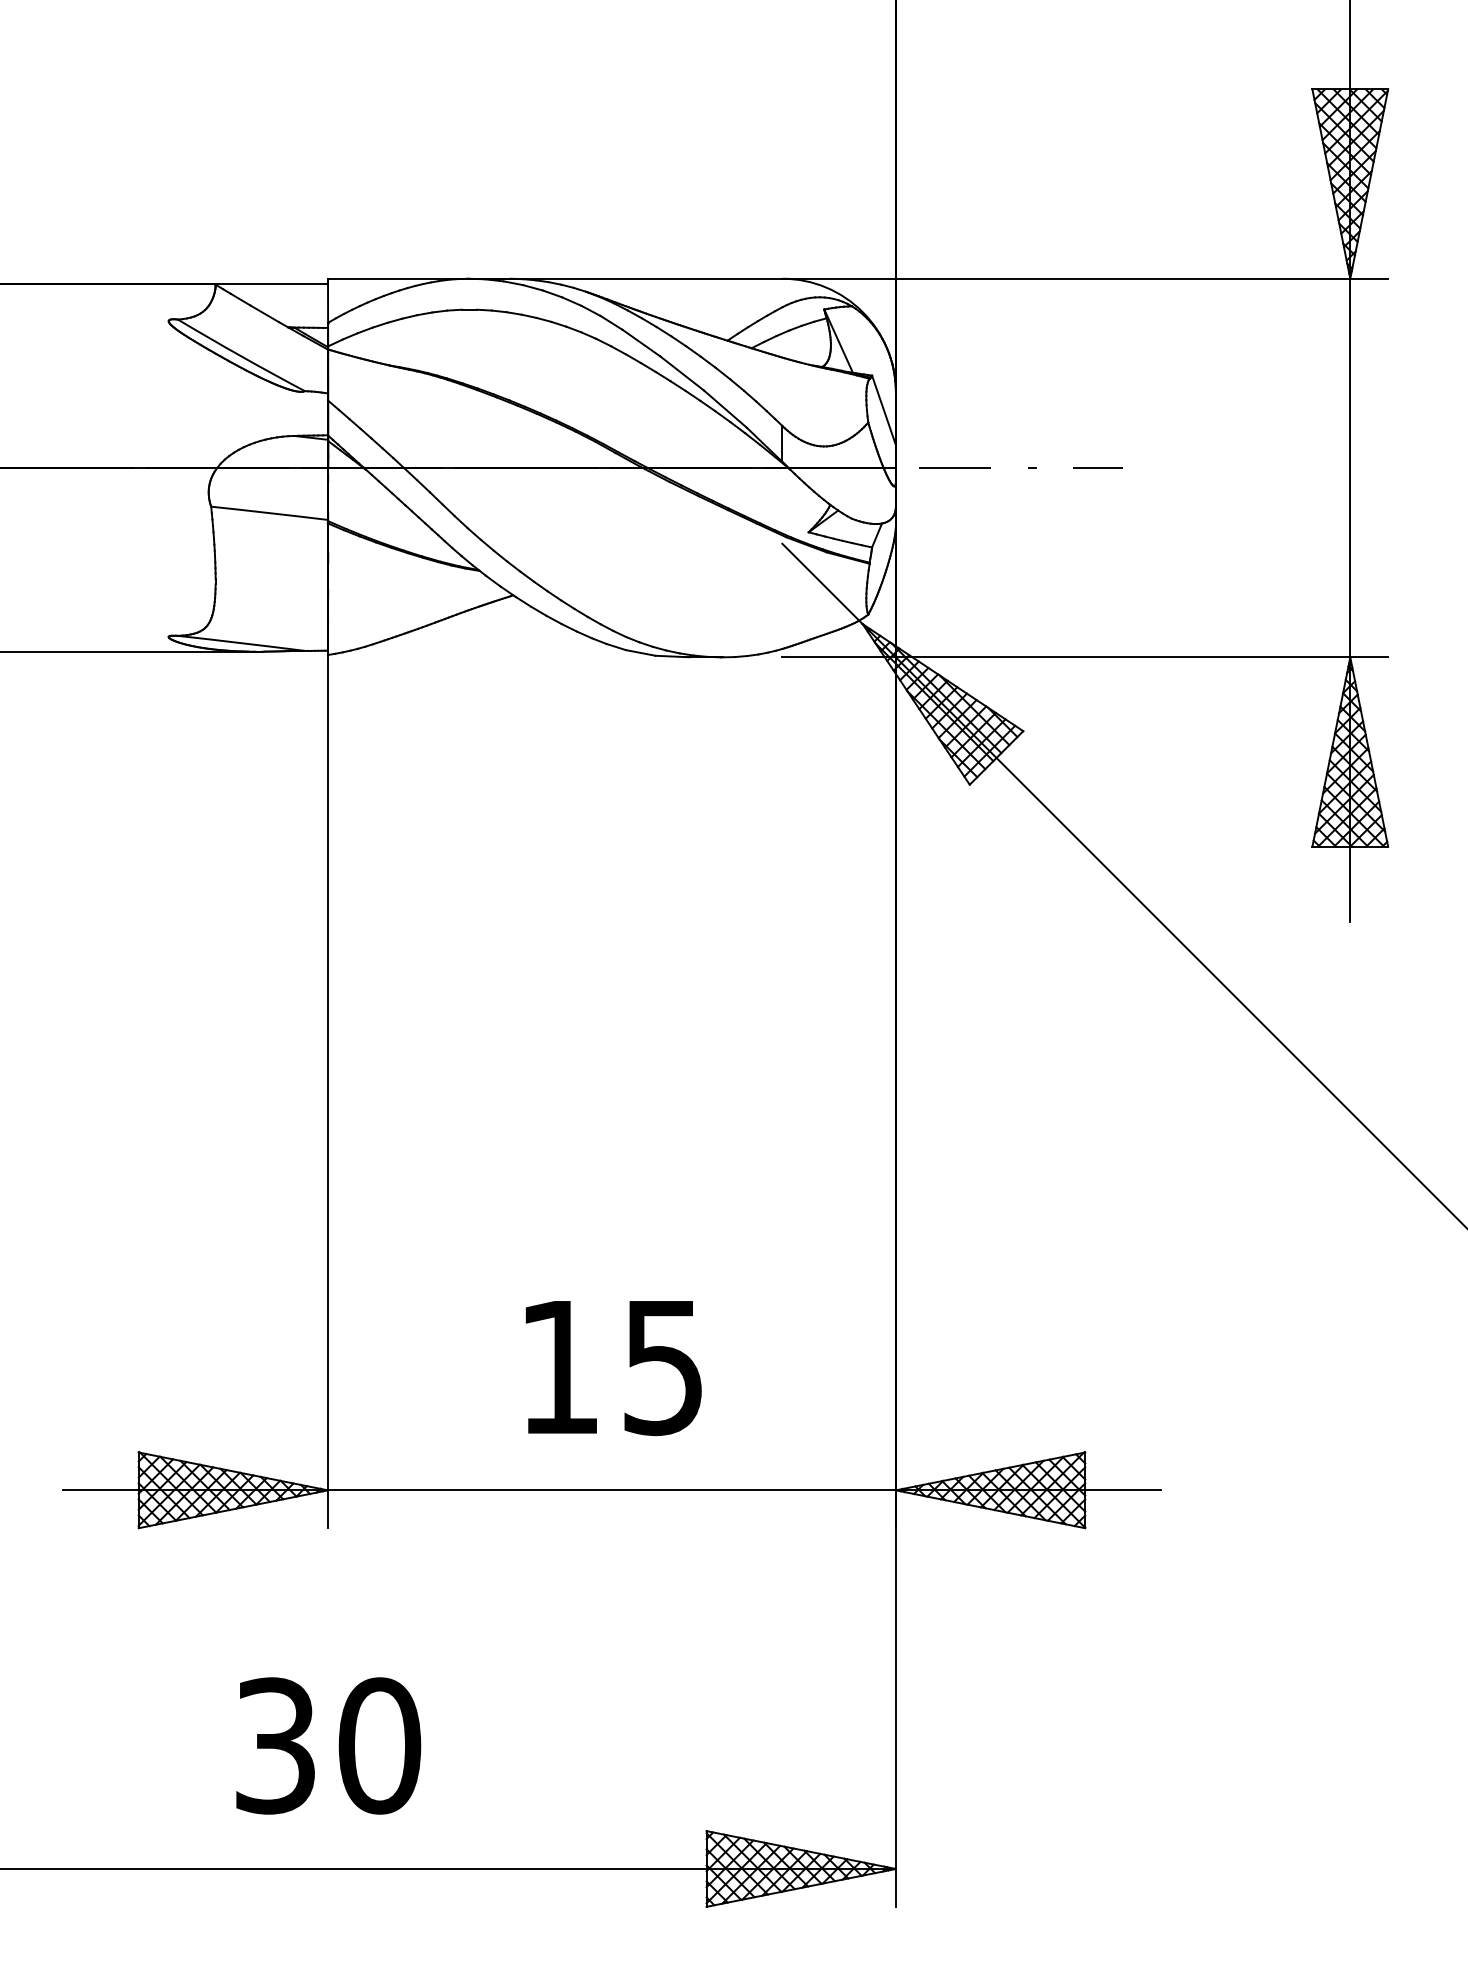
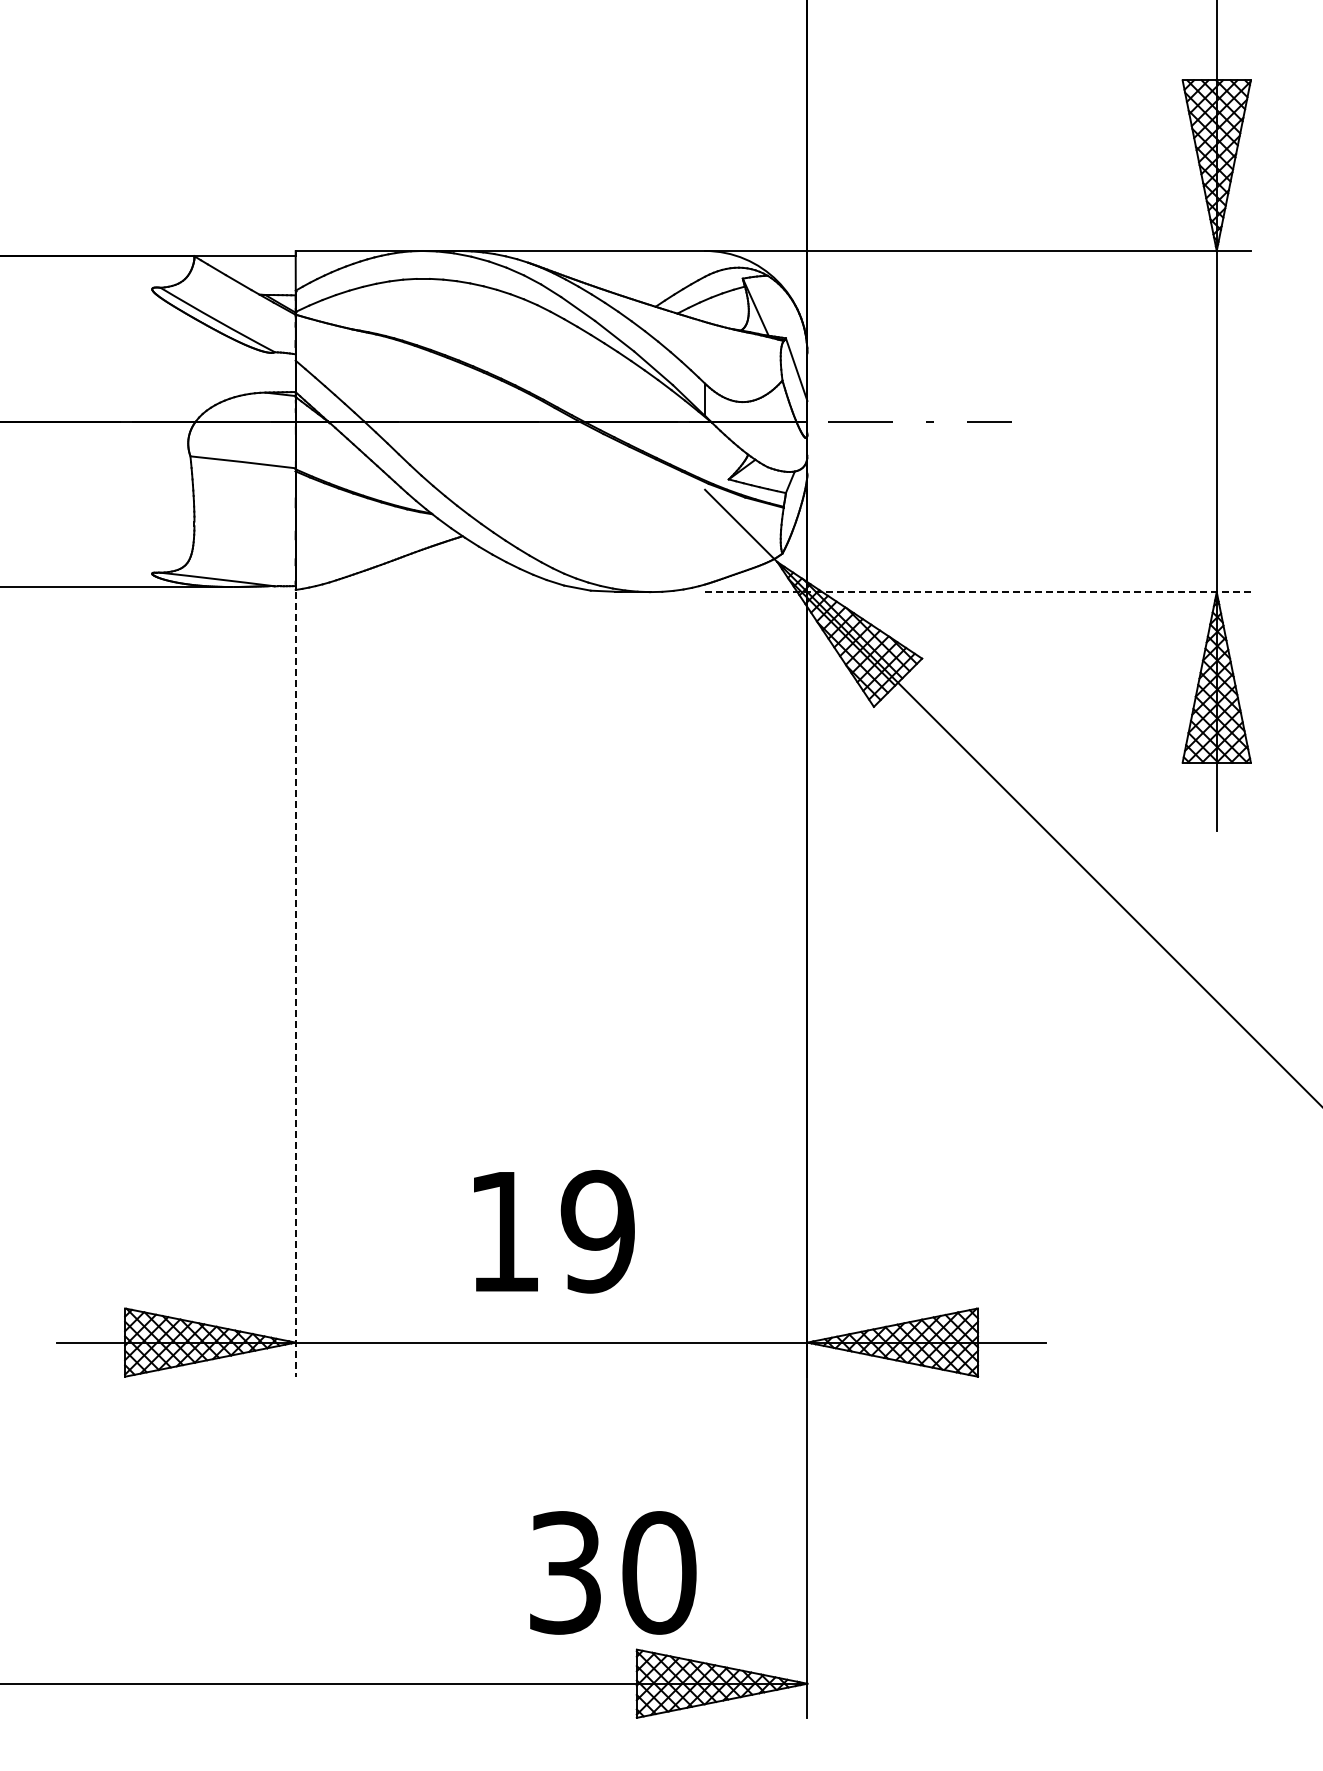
line: (1084, 657) -> (977, 592), solid -> dashed
line: (327, 1092) -> (295, 984), solid -> dashed
text: (662, 1367) -> (597, 1231), 15 -> 19
text: (328, 1745) -> (613, 1572), moved

